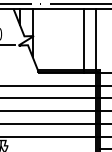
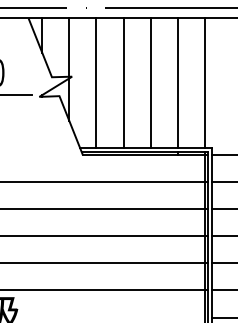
line: (45, 38) -> (96, 81), added
line: (58, 38) -> (124, 81), added
line: (70, 38) -> (149, 81), added

